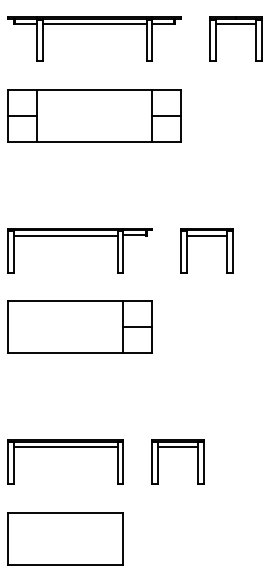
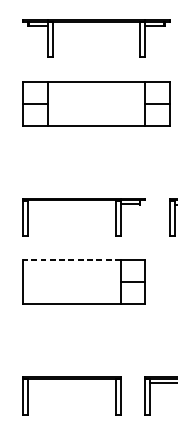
line: (94, 24) -> (96, 26), removed
line: (65, 235) -> (71, 204), removed
line: (65, 301) -> (71, 260), solid -> dashed
line: (65, 446) -> (71, 383), removed

